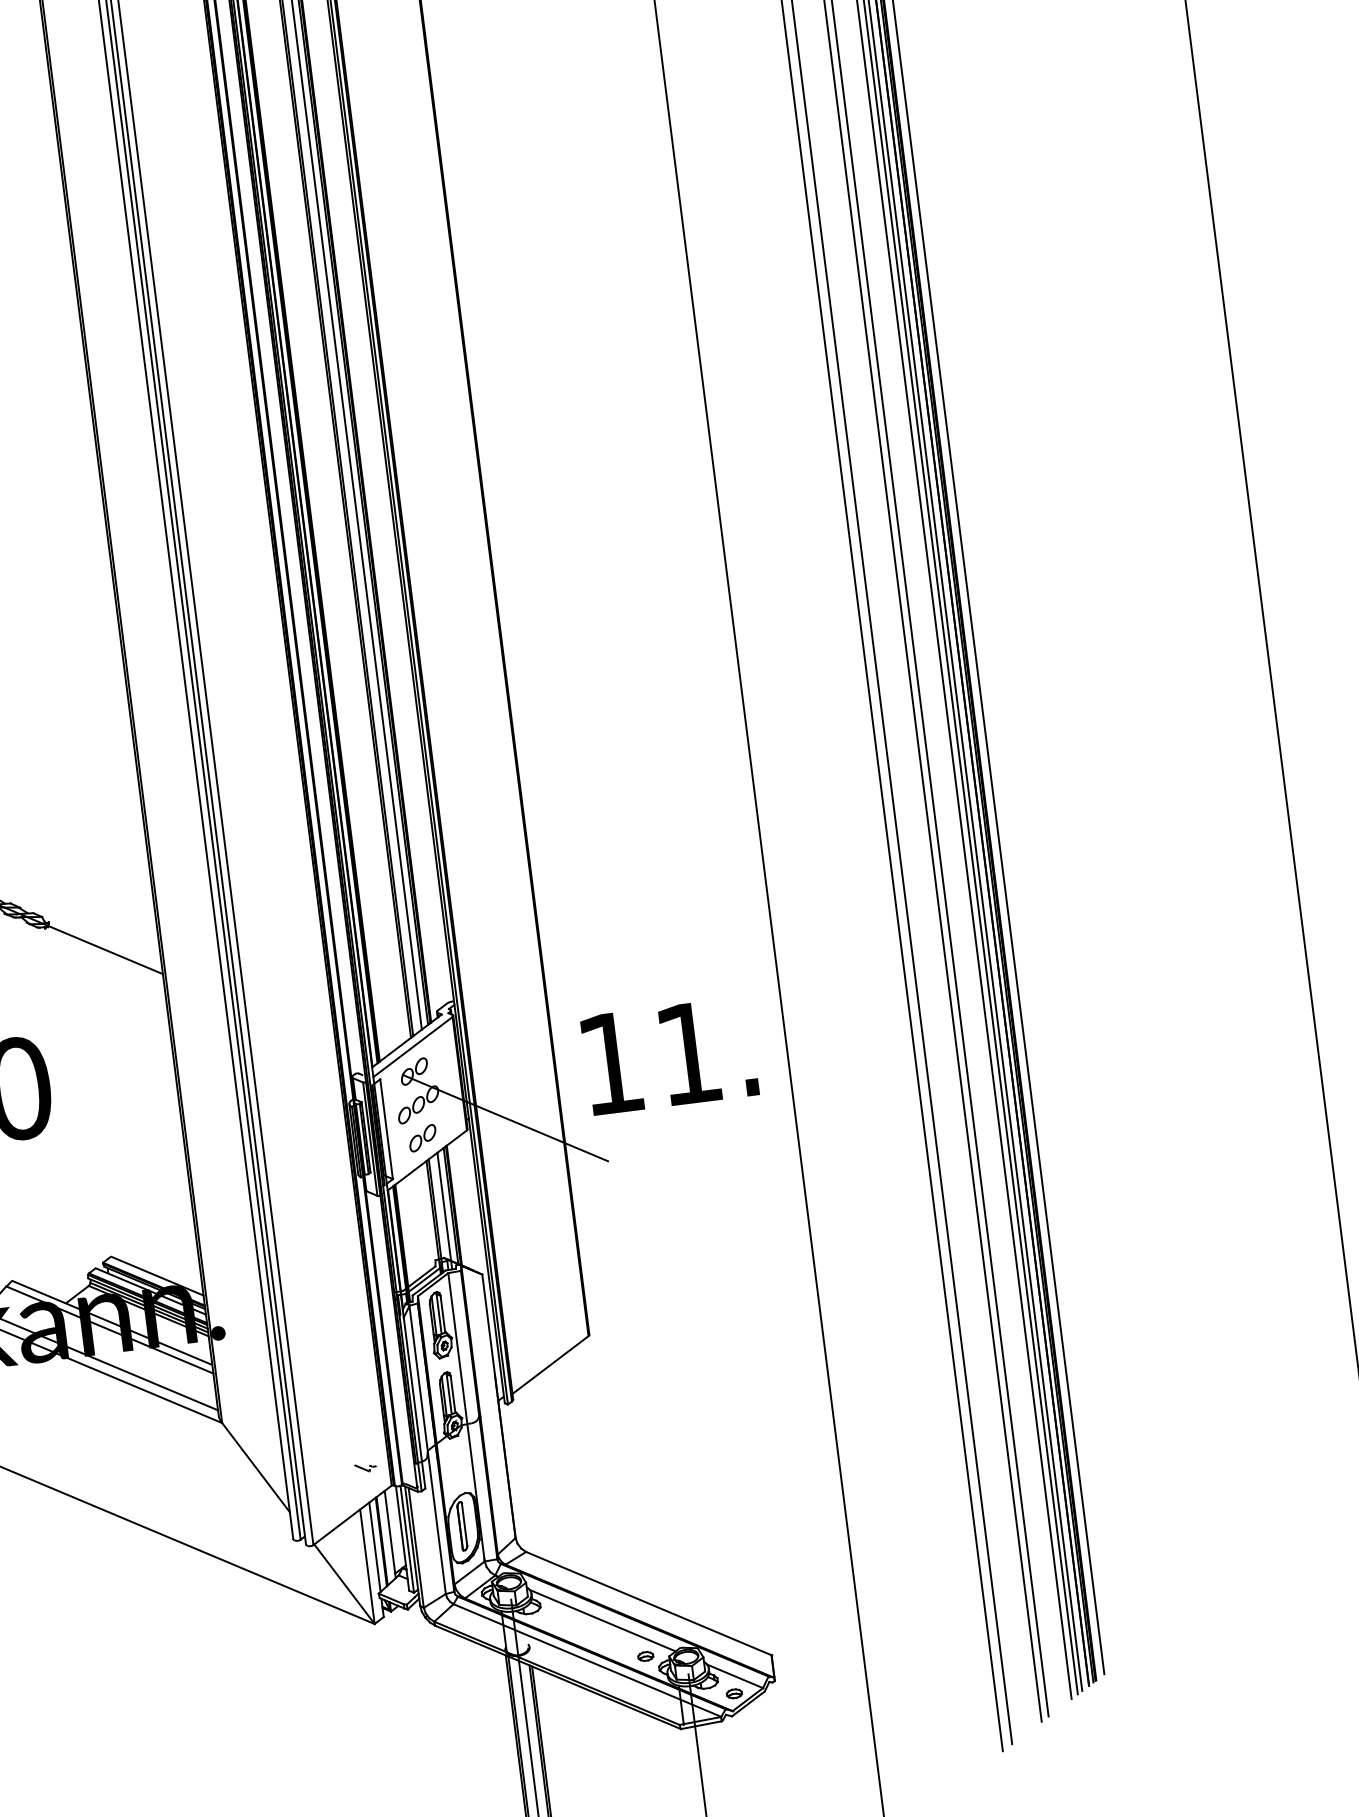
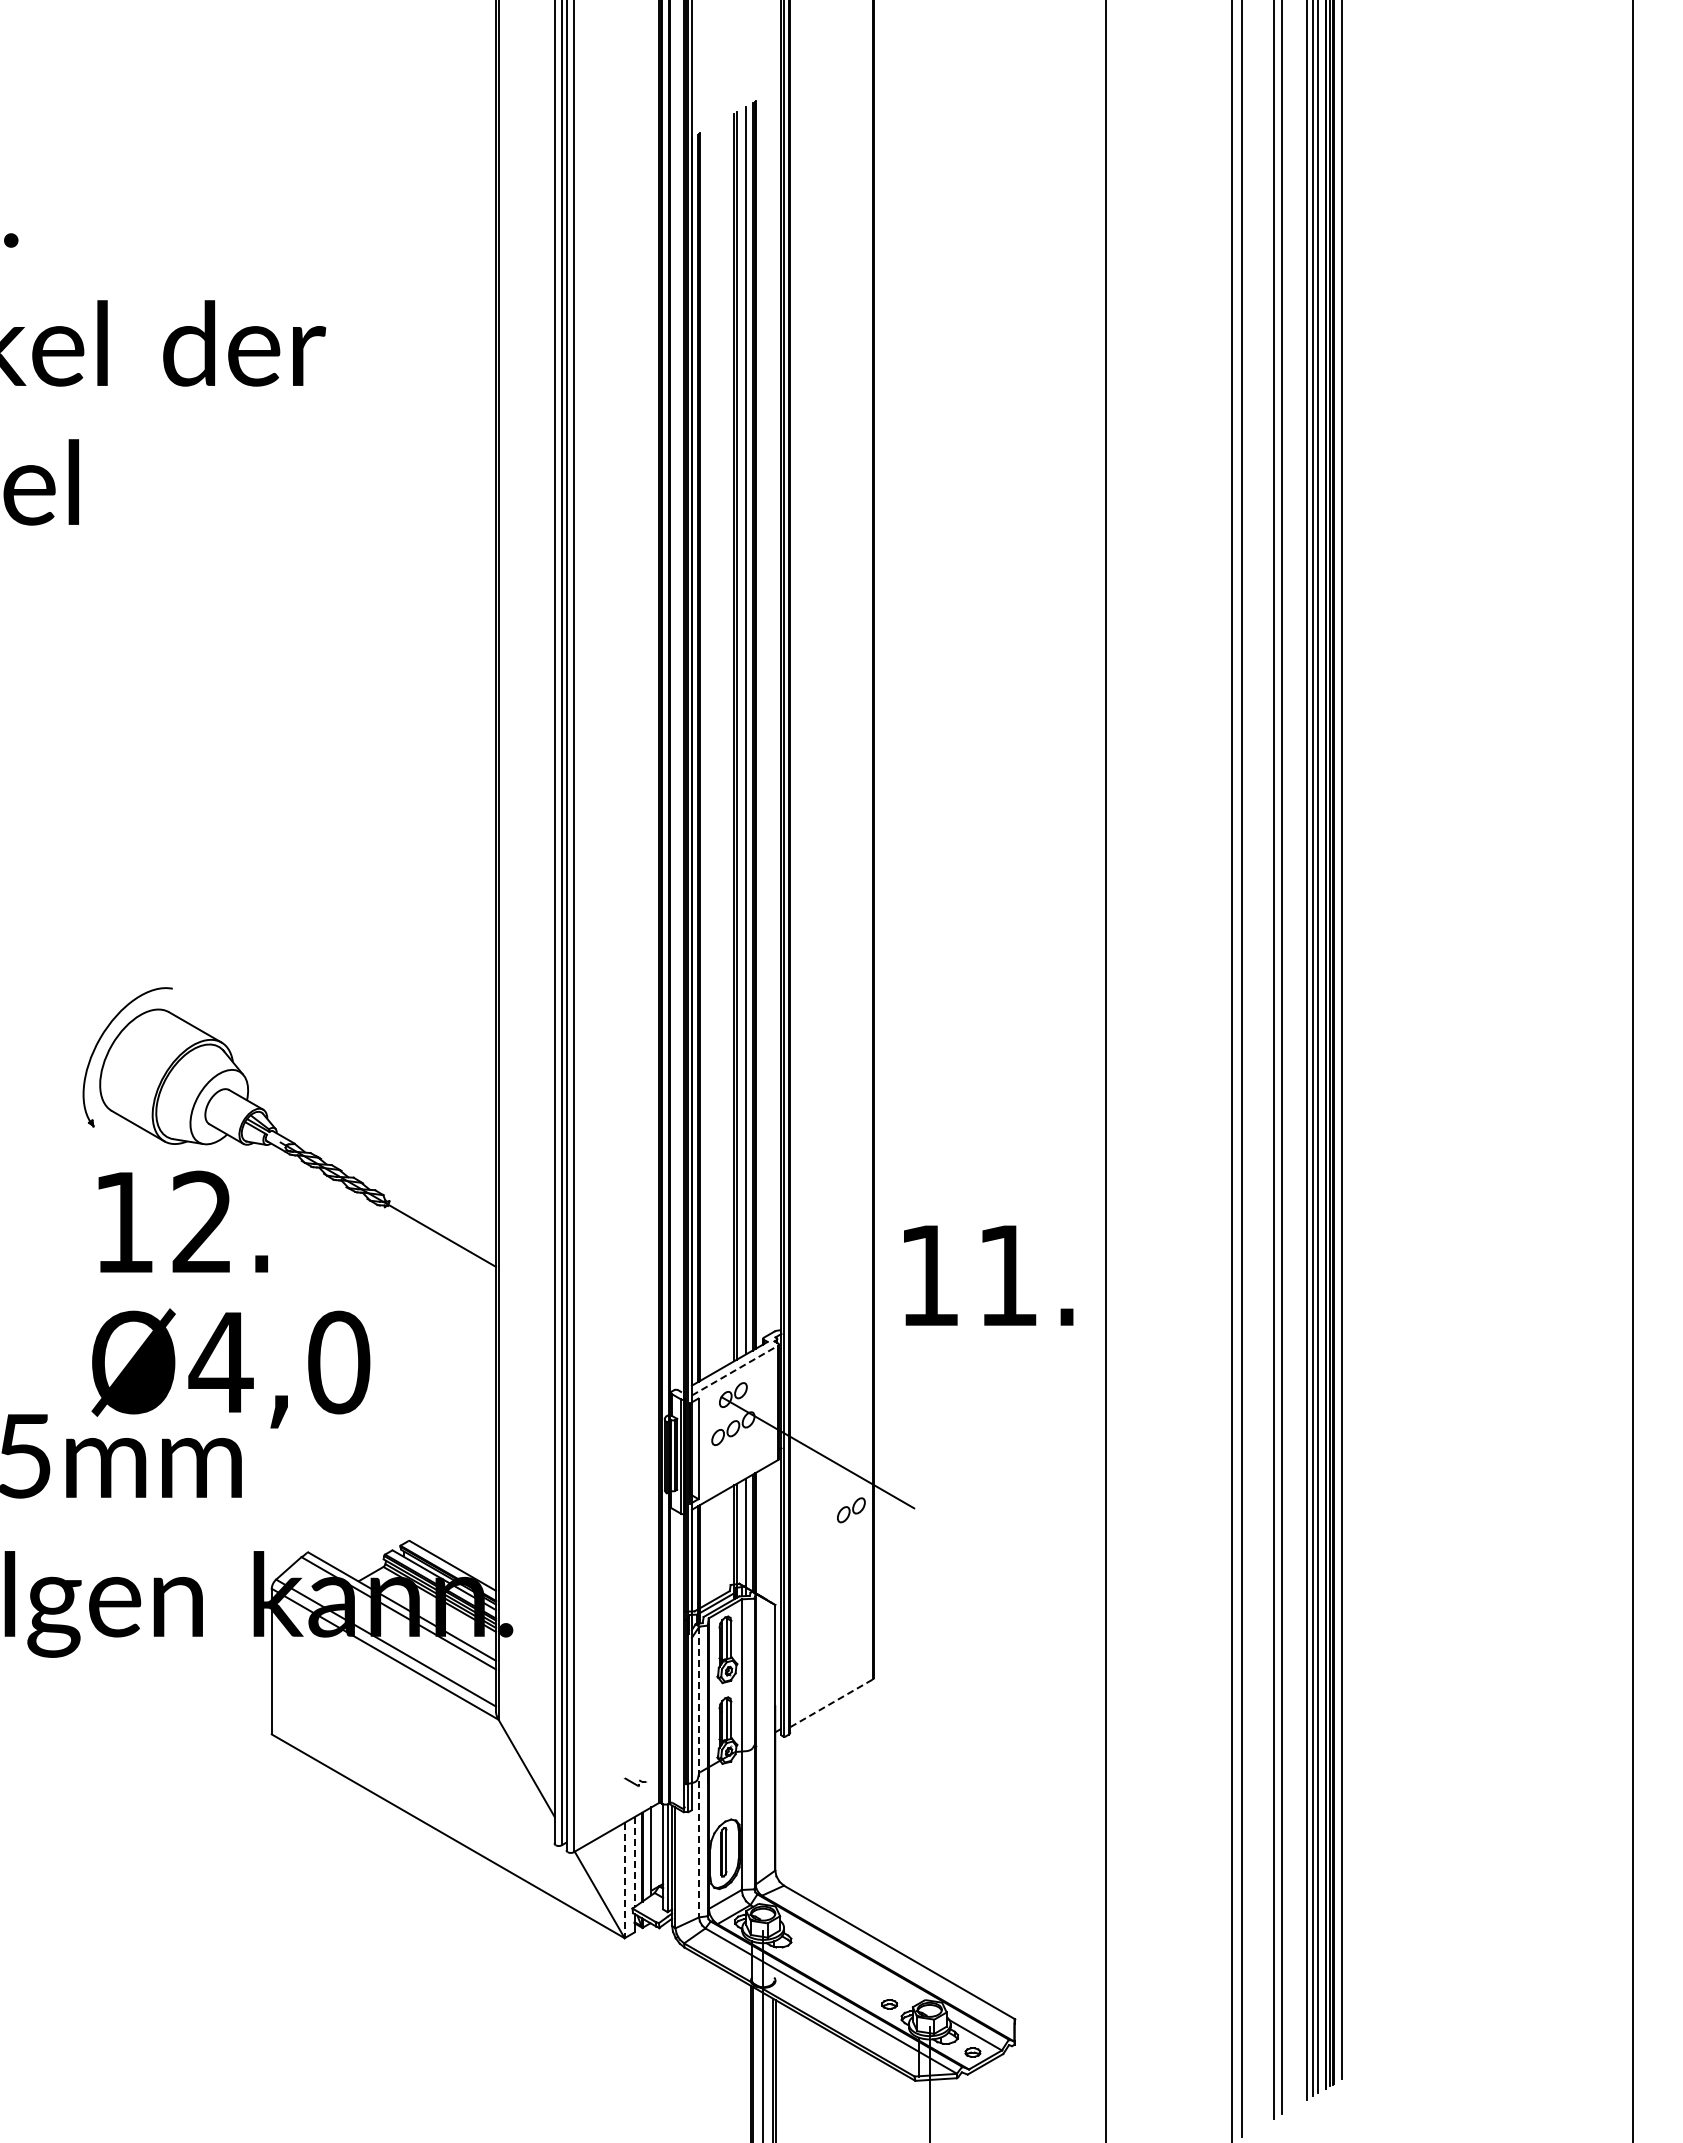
line: (413, 1046) -> (735, 1370), solid -> dashed
text: (669, 1055) -> (988, 1275), moved
part: (423, 1138) -> (851, 1510), moved
line: (550, 1365) -> (831, 1703), solid -> dashed
line: (428, 1450) -> (699, 1772), solid -> dashed
line: (374, 1547) -> (634, 1862), solid -> dashed
line: (367, 1566) -> (624, 1880), solid -> dashed
line: (601, 1620) -> (850, 1963), removed

